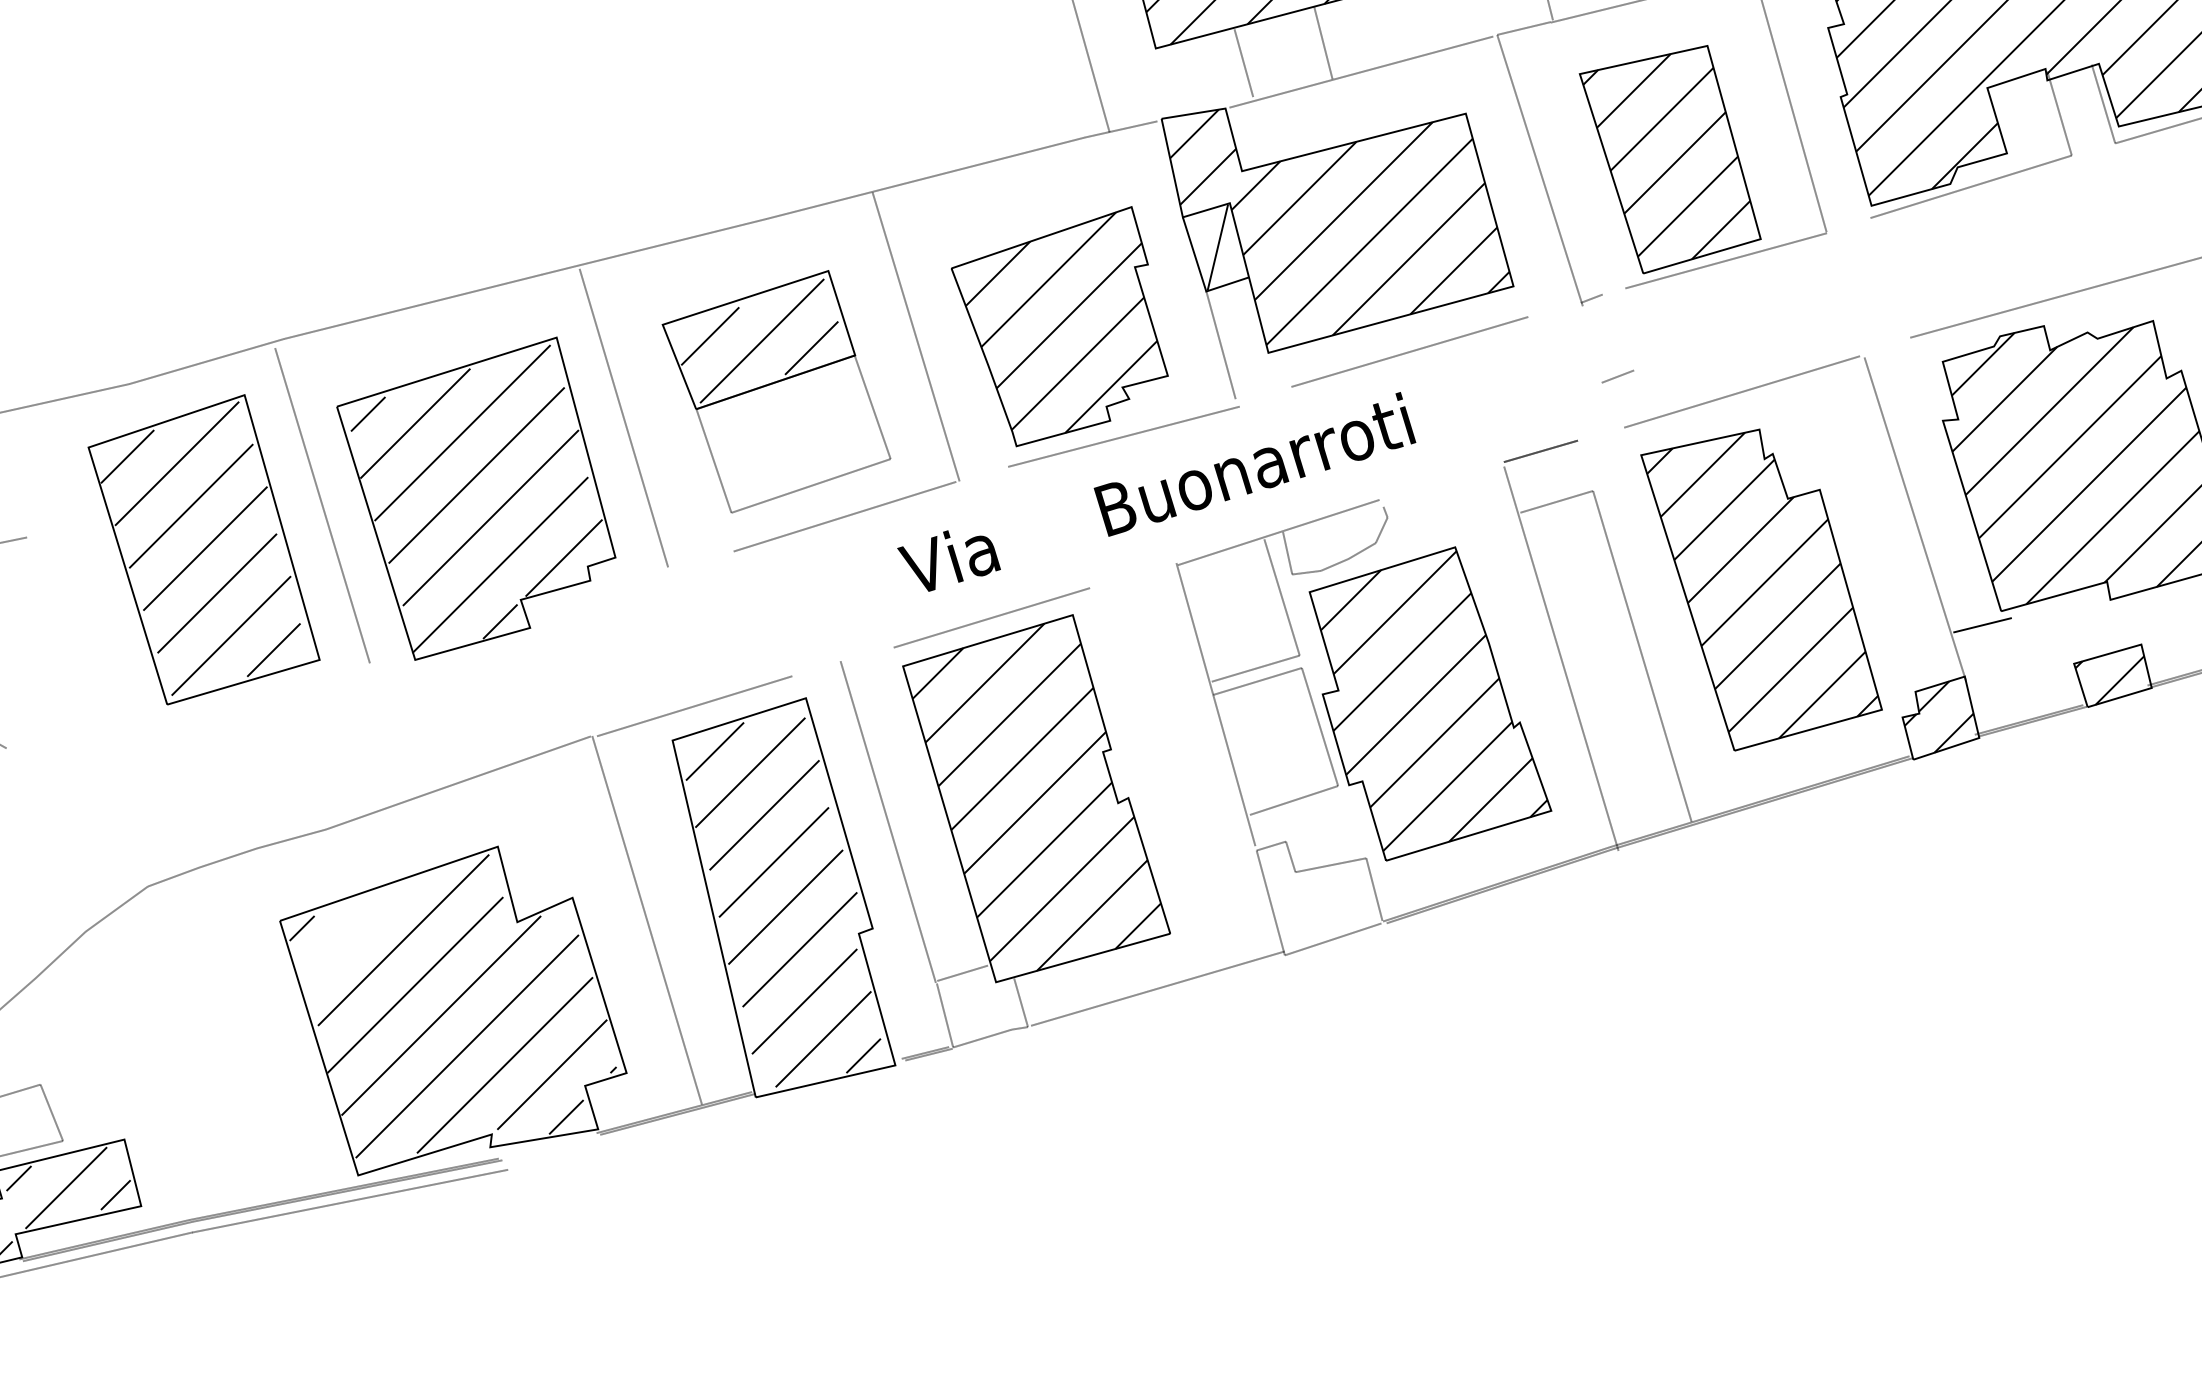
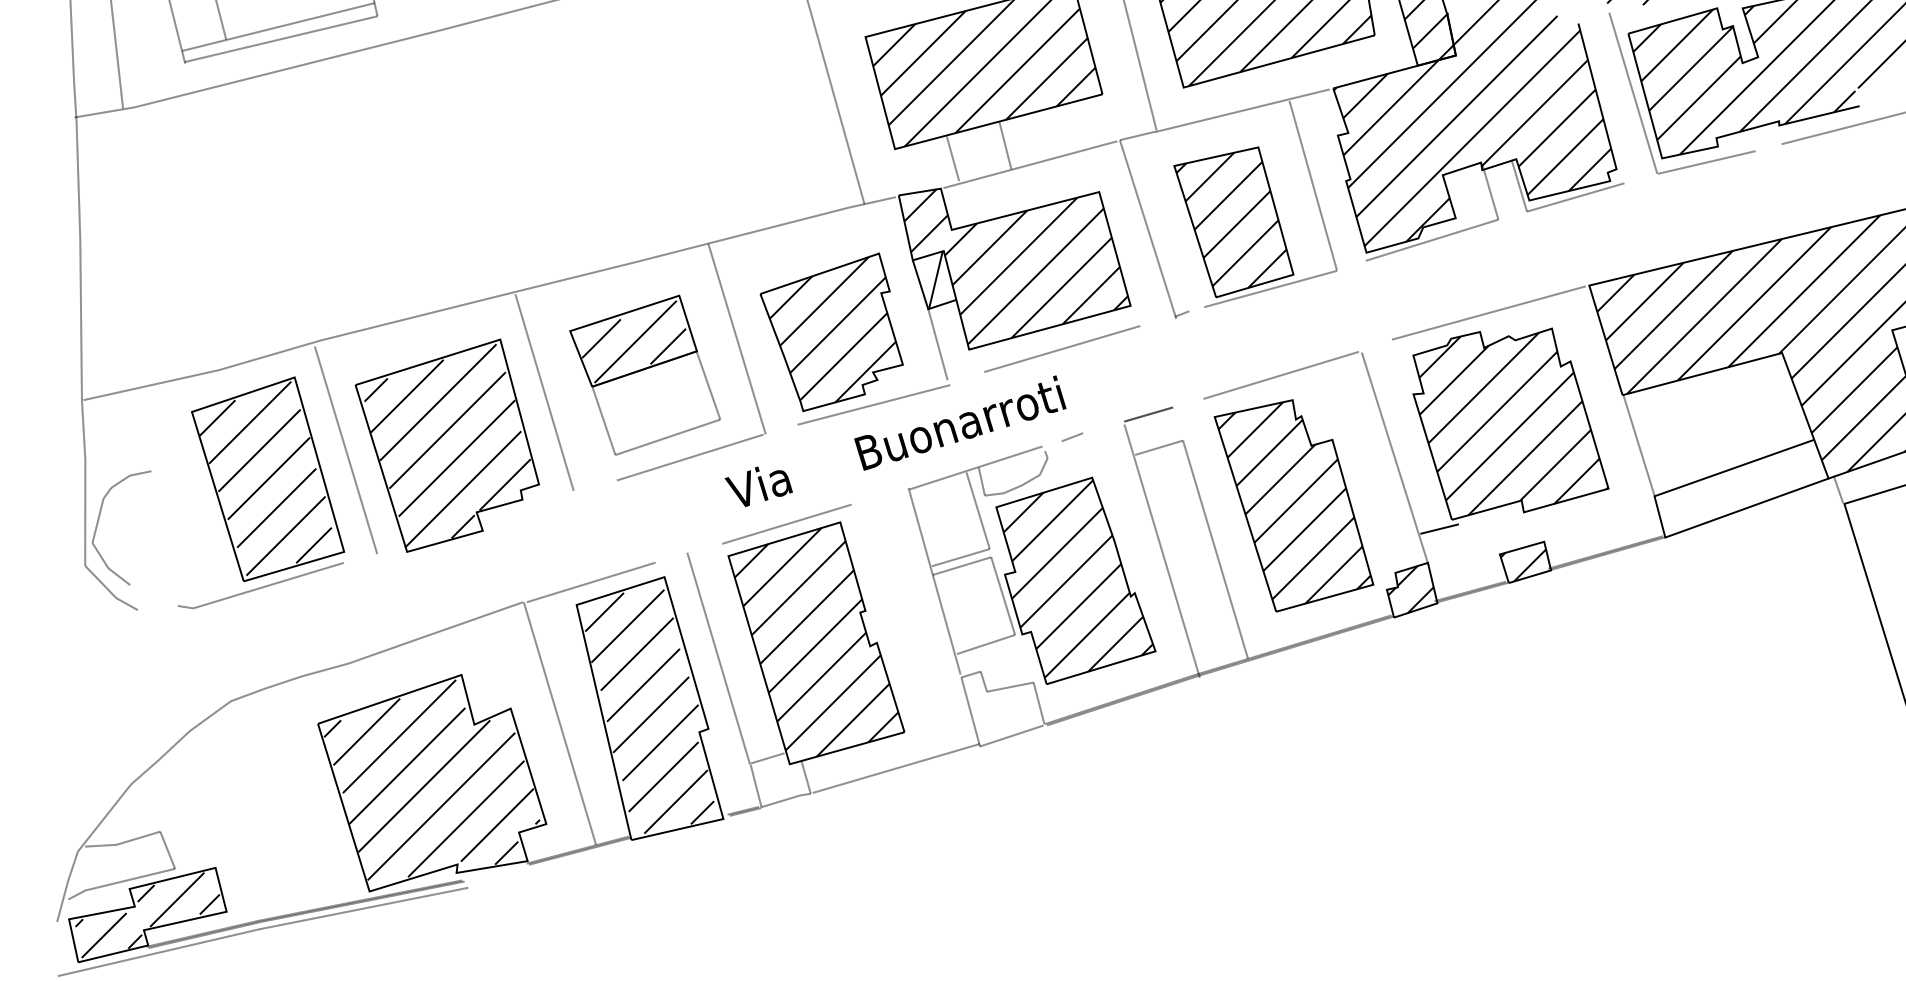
line: (1618, 375) -> (1072, 436), moved
line: (194, 712) -> (261, 586), added
line: (353, 932) -> (366, 731), added

